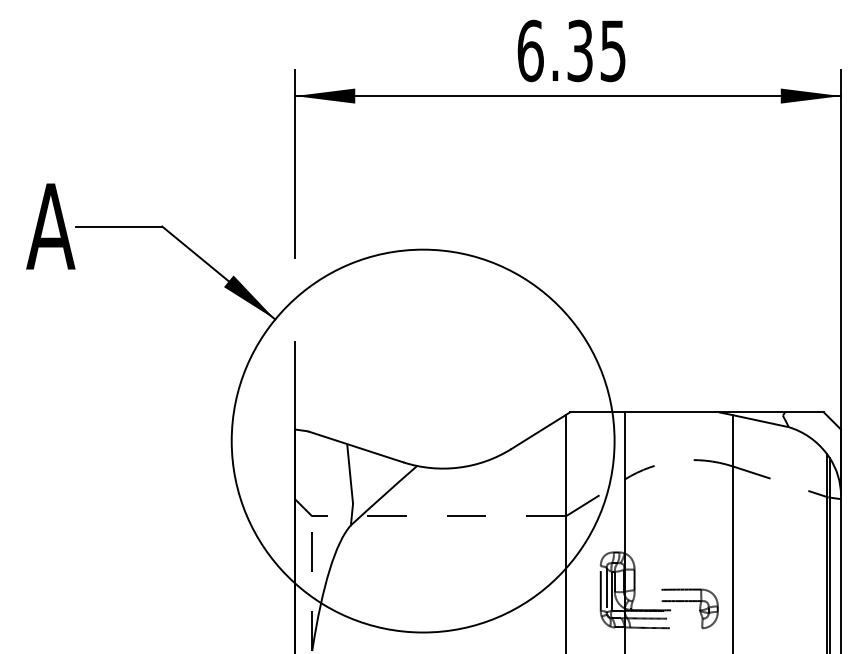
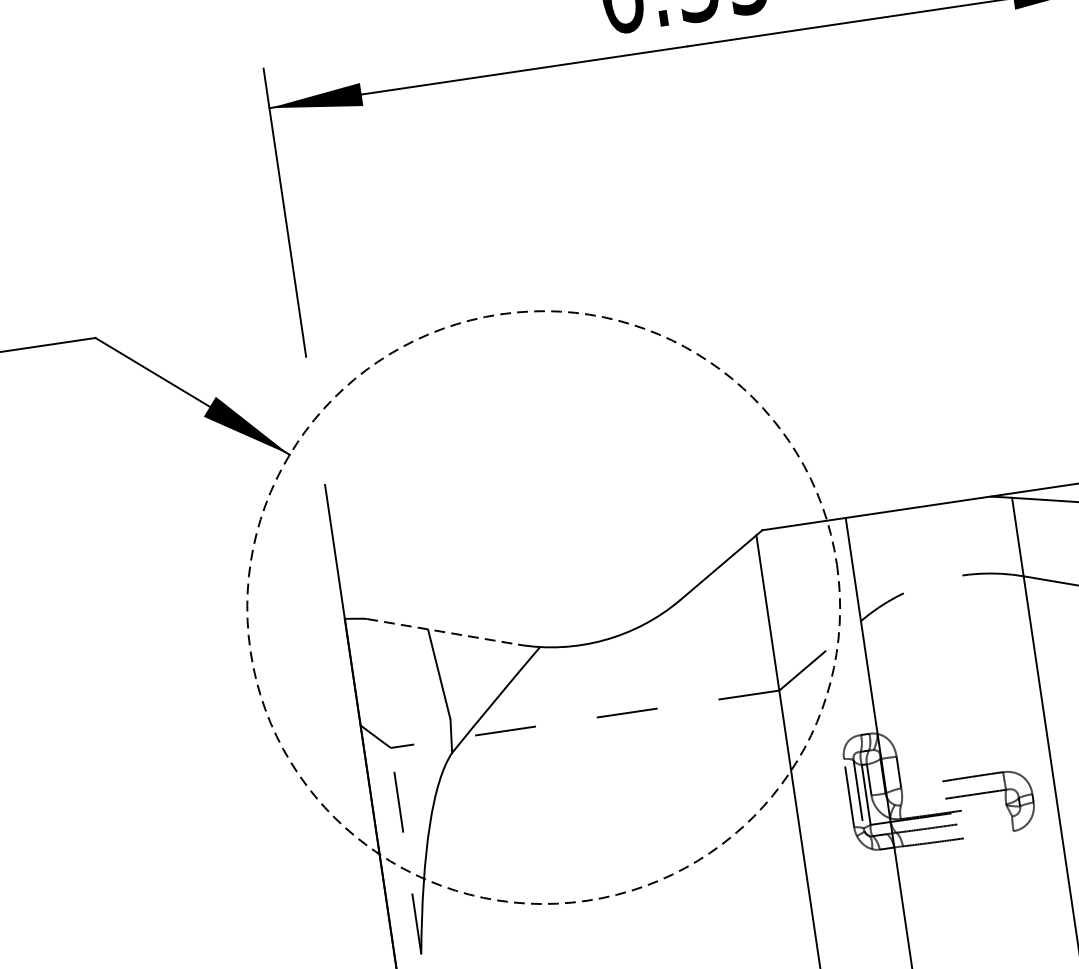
circle: (422, 440) -> (542, 606), solid -> dashed
line: (356, 447) -> (443, 632), solid -> dashed

